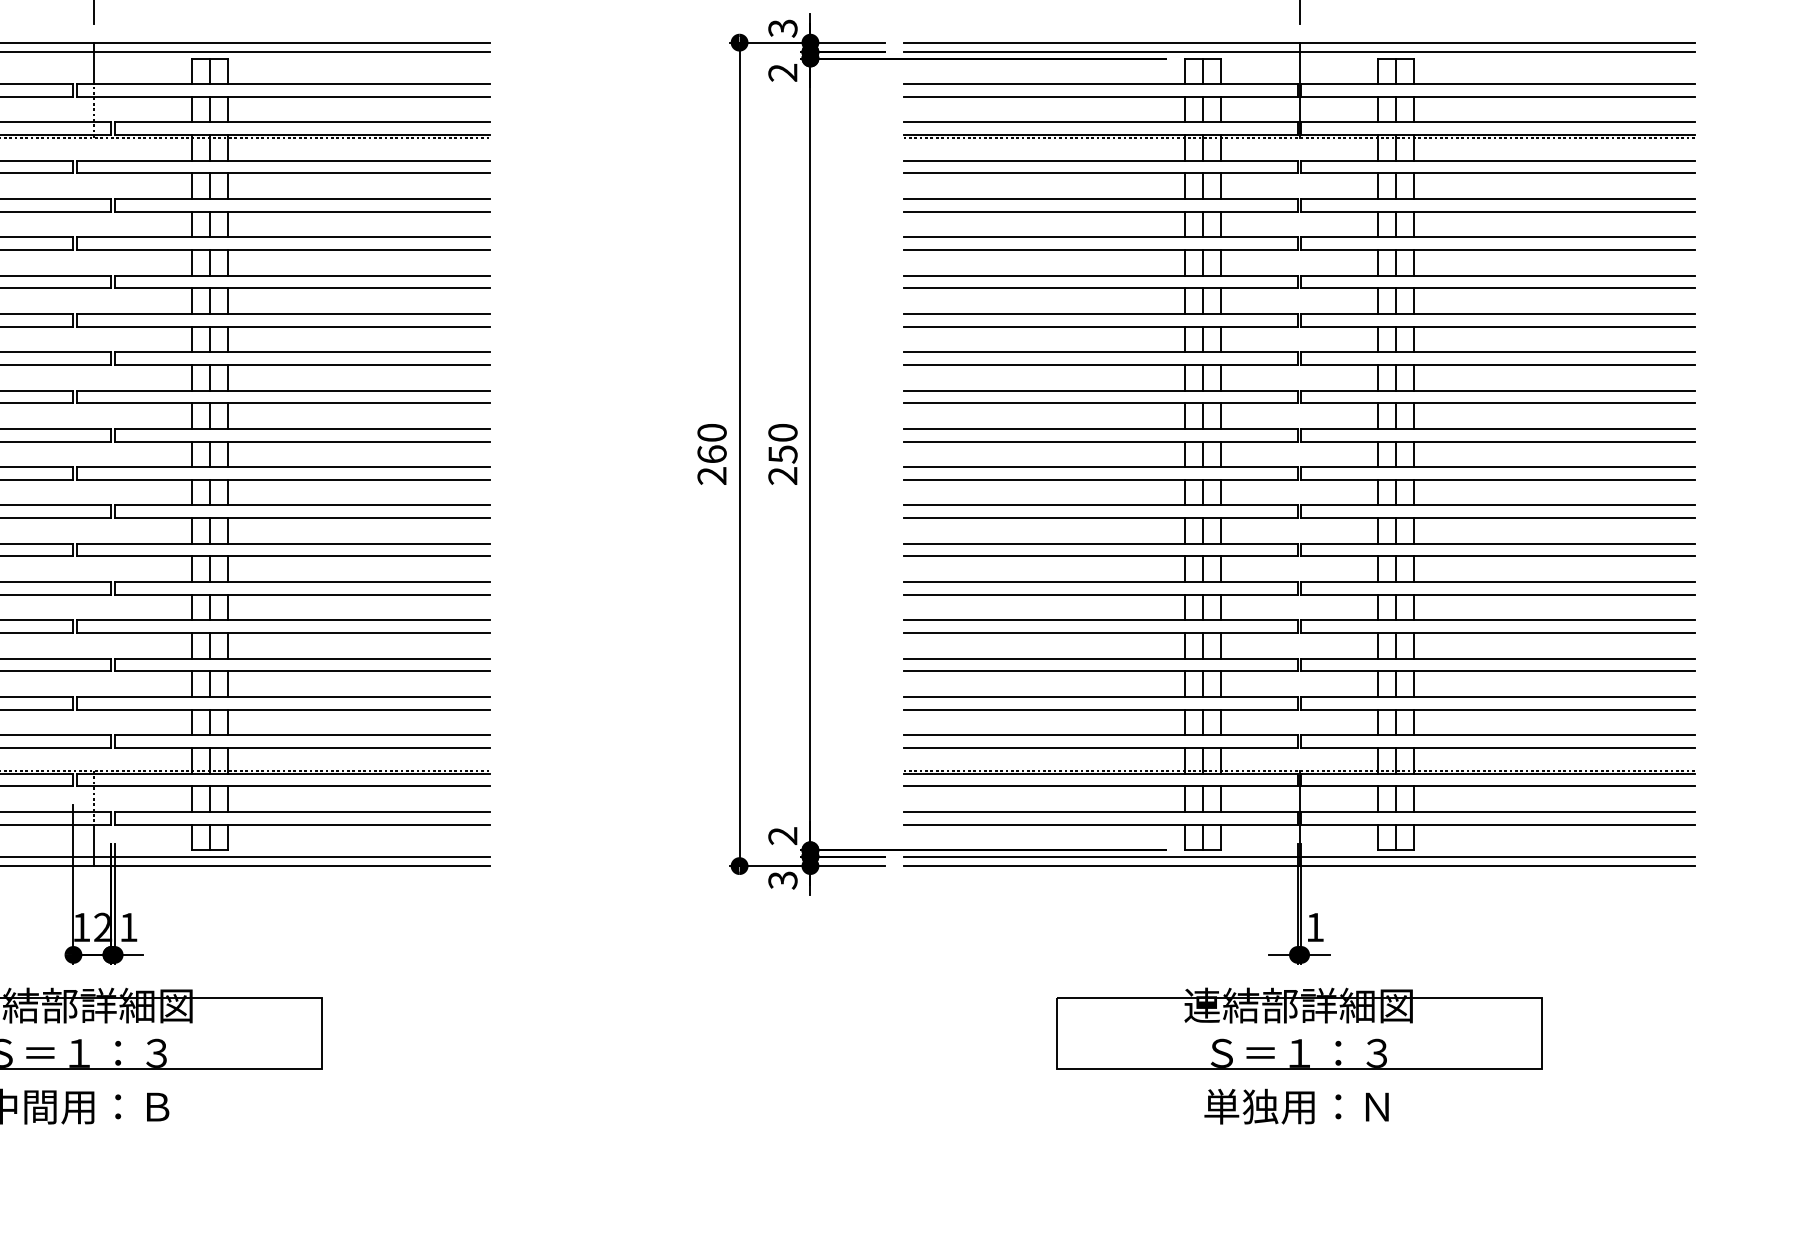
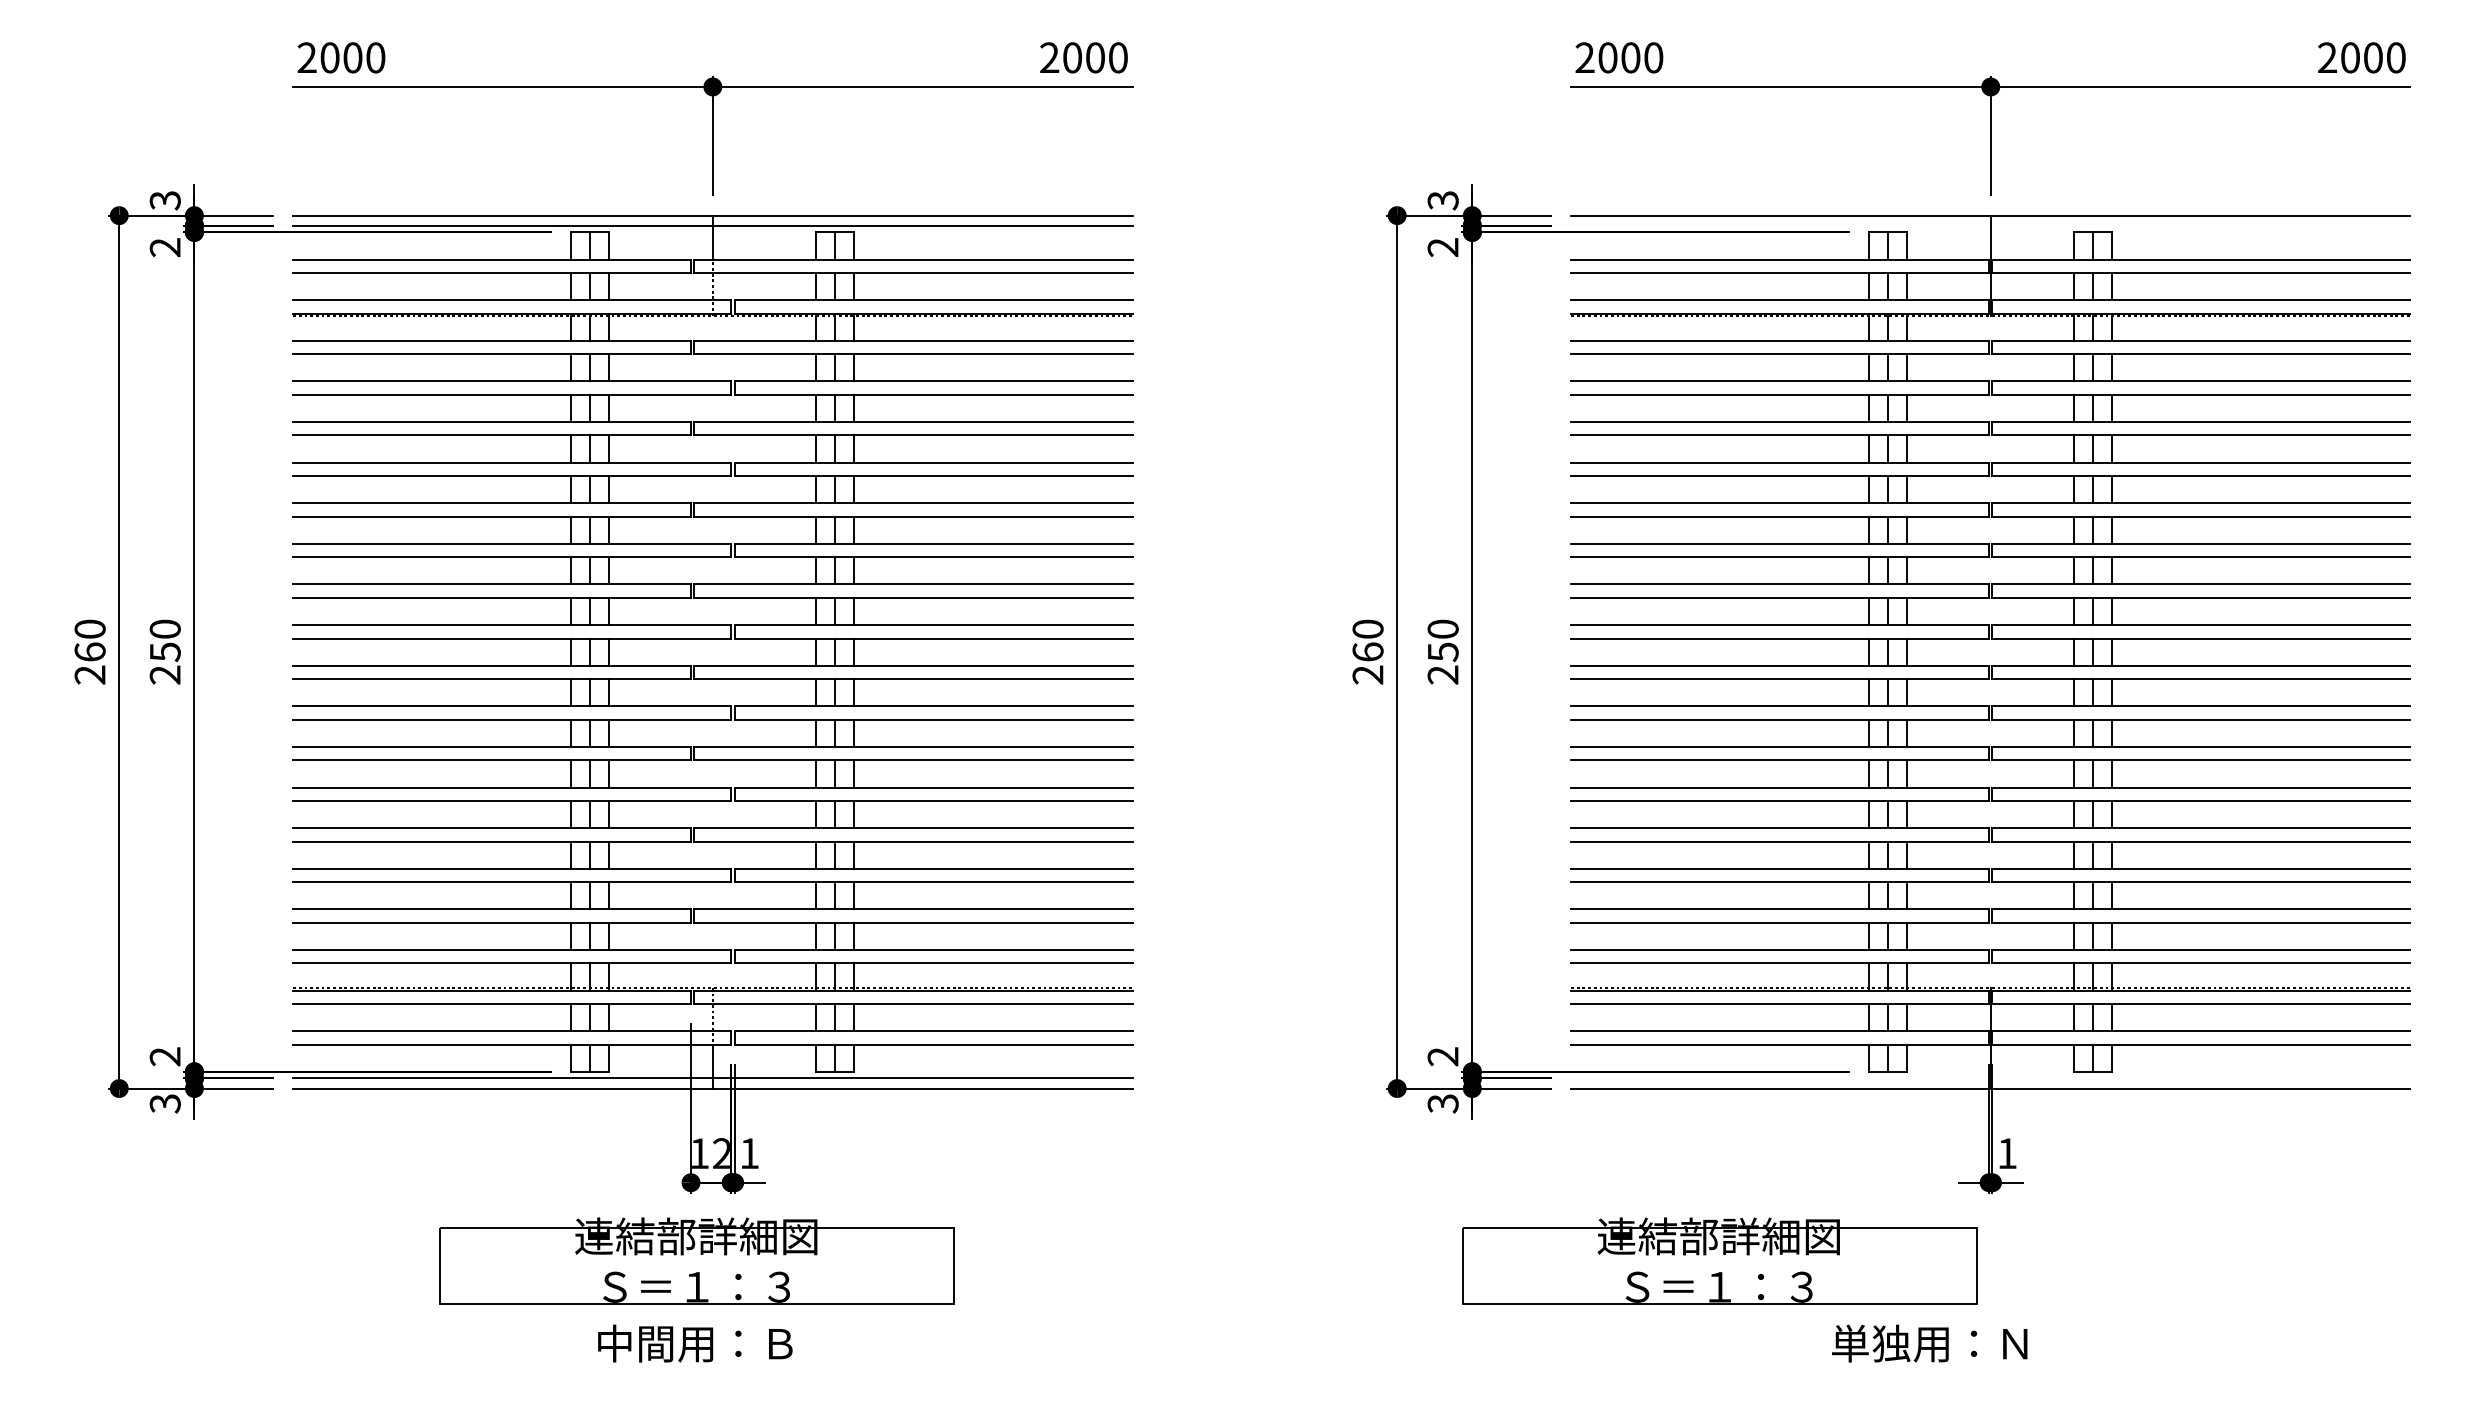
line: (1299, 51) -> (1990, 225), removed
line: (1299, 856) -> (1990, 1078), removed
part: (1299, 1028) -> (1719, 1260), moved
text: (1296, 1106) -> (1929, 1343), moved

